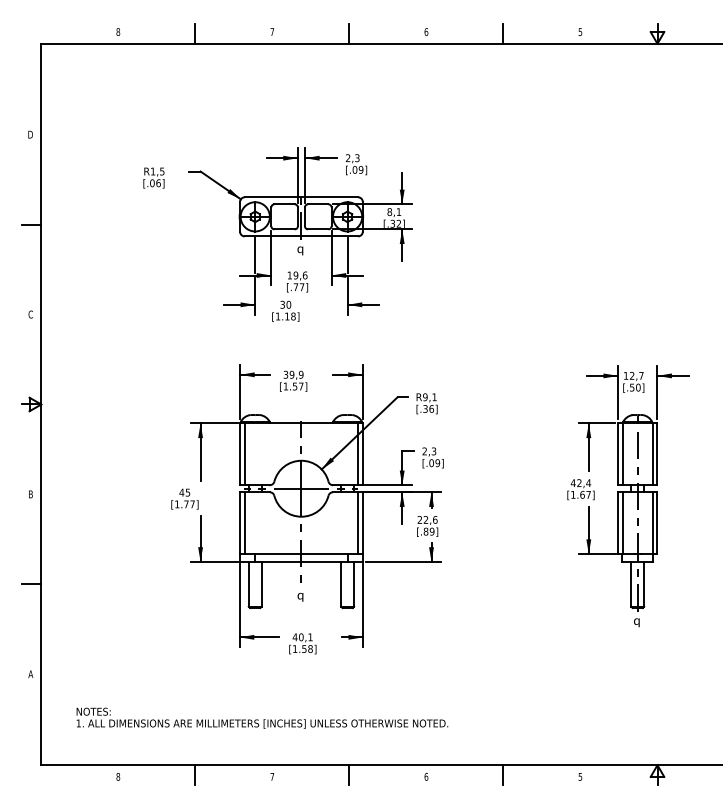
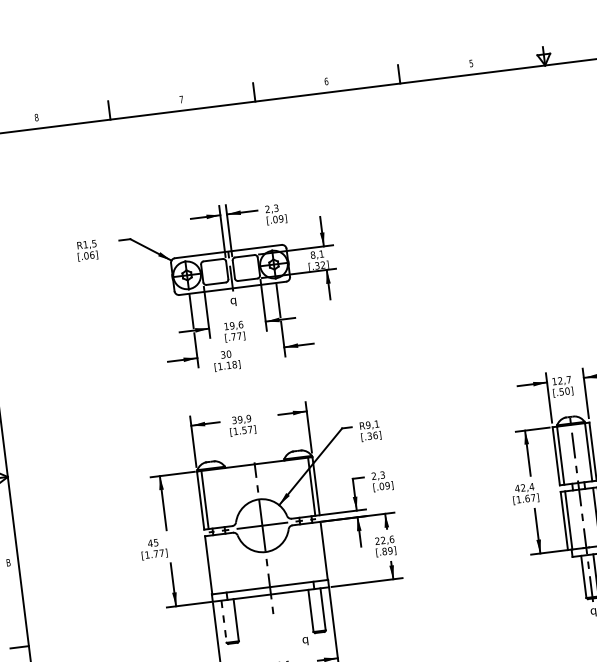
line: (244, 523) -> (212, 565), removed
line: (358, 523) -> (320, 551), removed
line: (248, 584) -> (223, 622), solid -> dashed
text: (300, 596) -> (305, 640), moved

